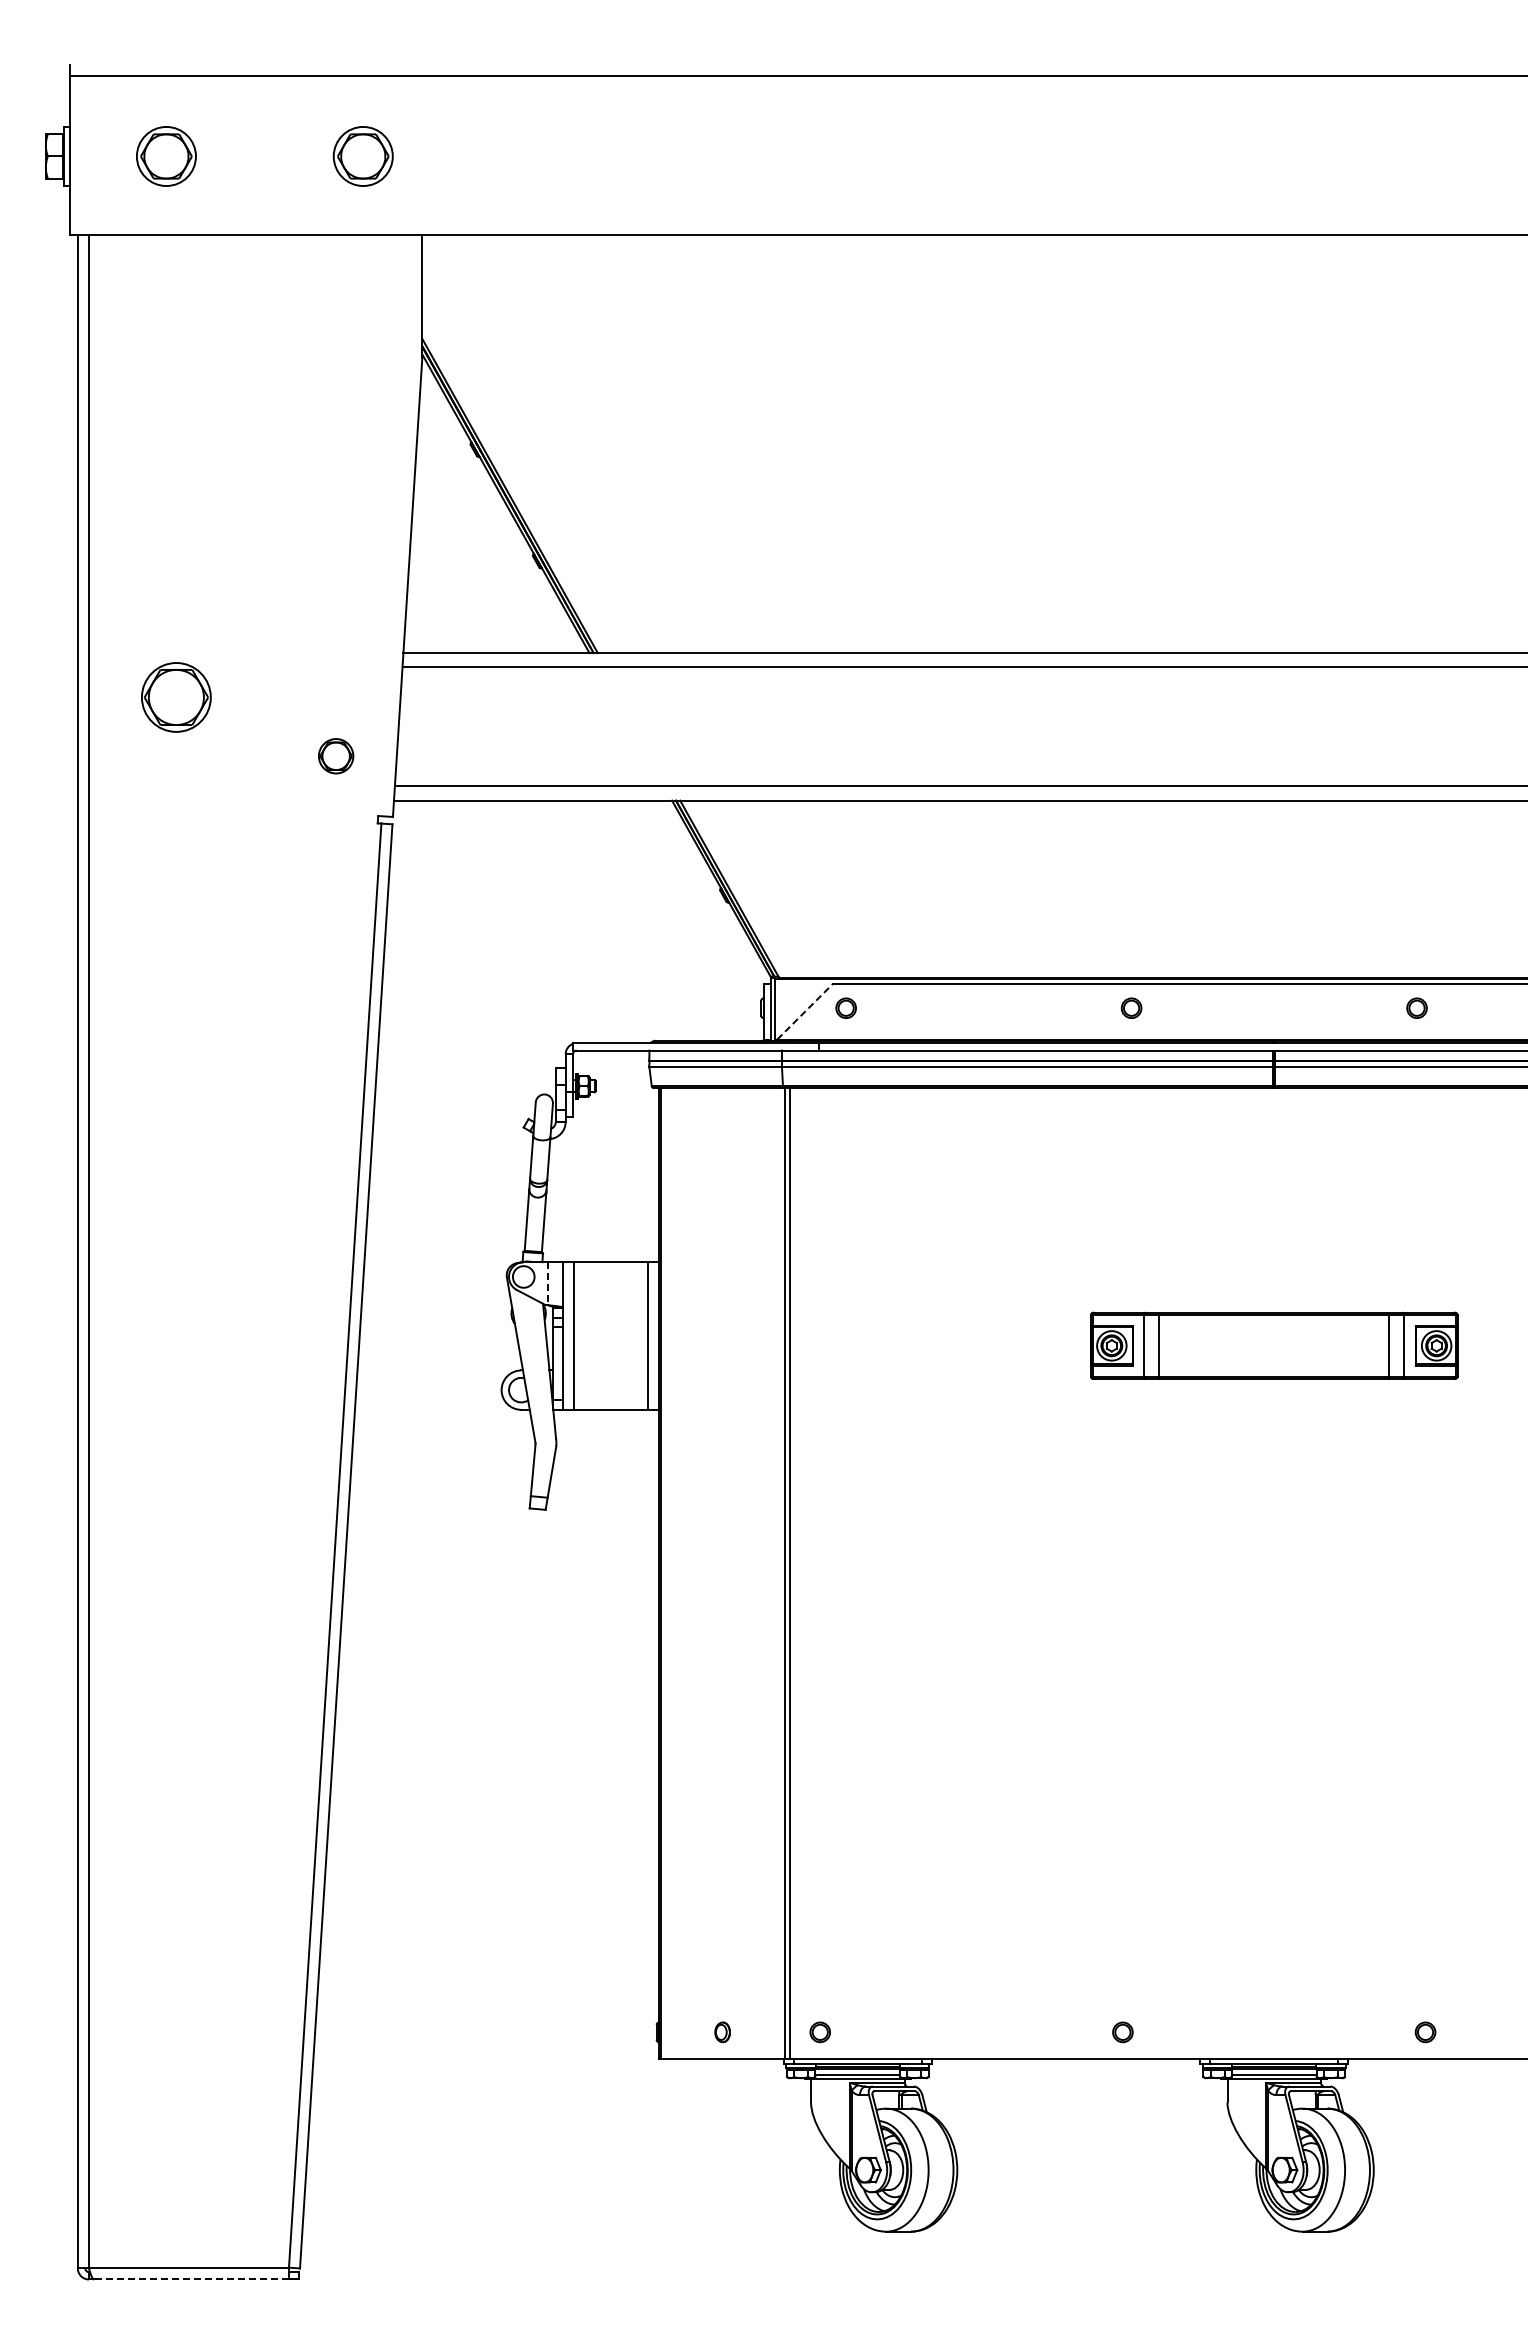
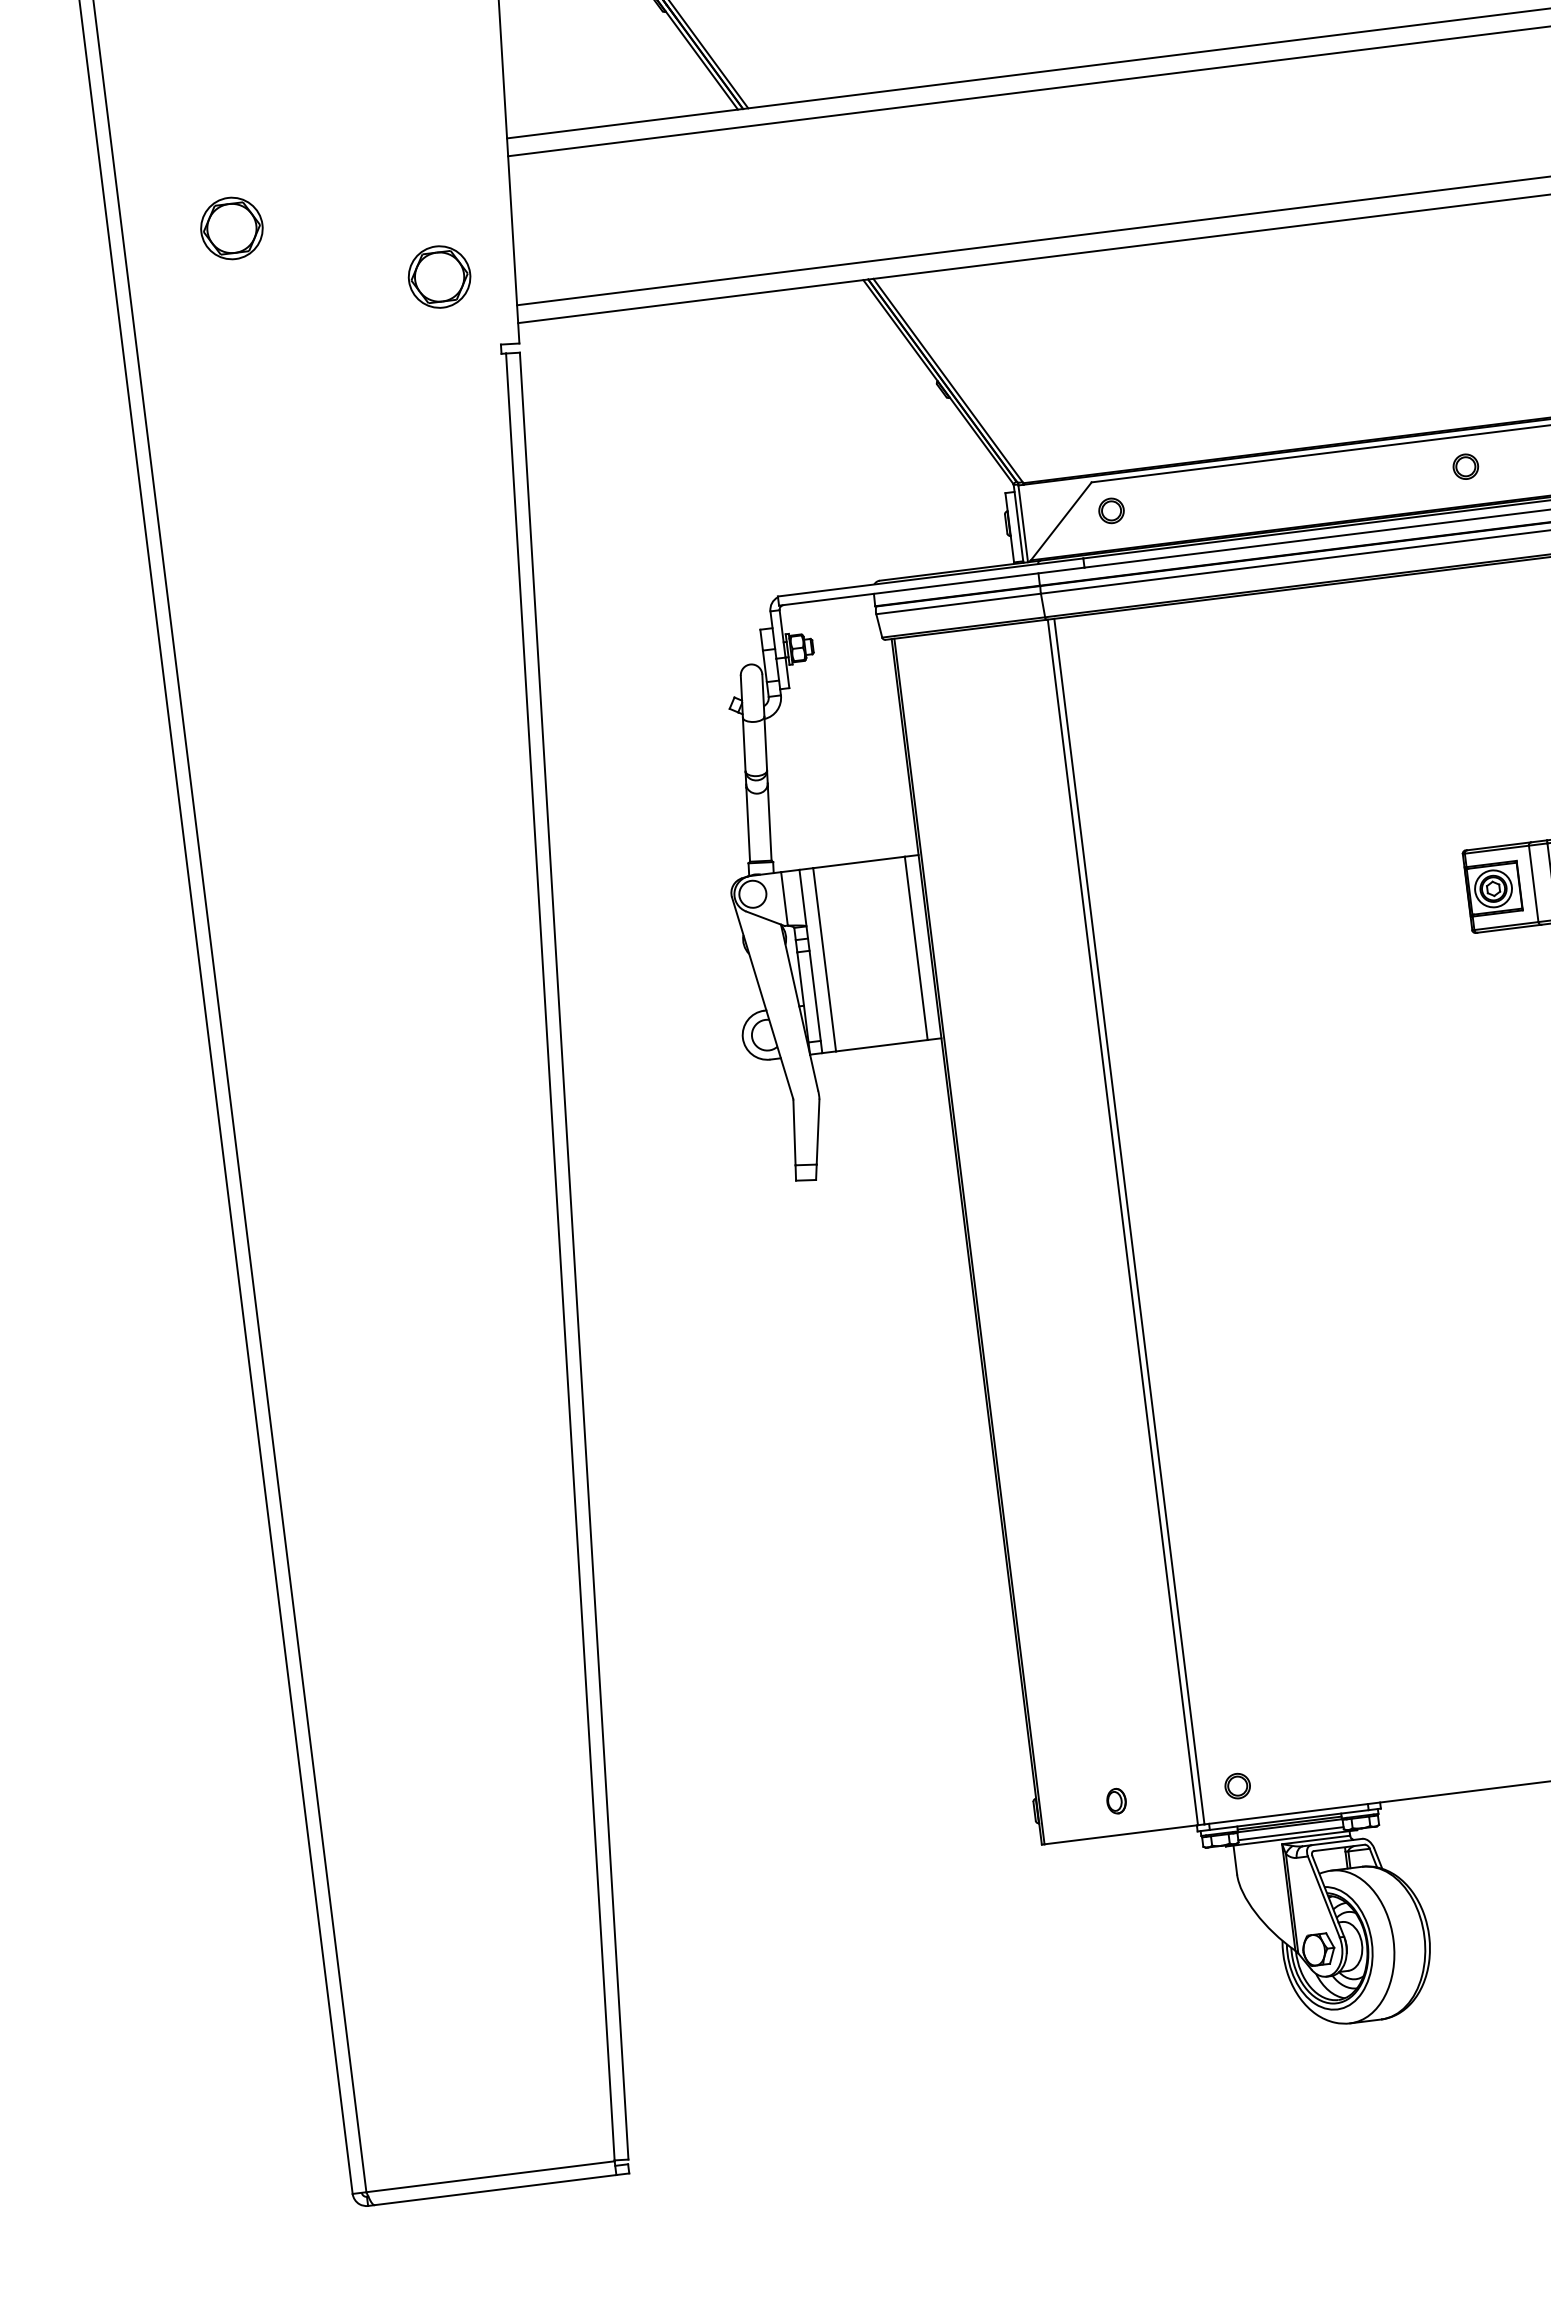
part: (175, 696) -> (230, 227), size x0.71
part: (335, 755) -> (438, 276), size x1.43
line: (805, 1011) -> (1061, 521), dashed -> solid
line: (548, 1283) -> (784, 898), dashed -> solid
line: (191, 2279) -> (495, 2190), dashed -> solid

